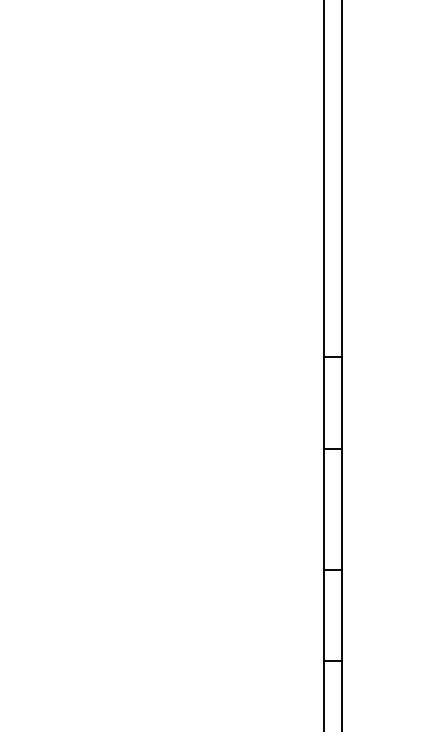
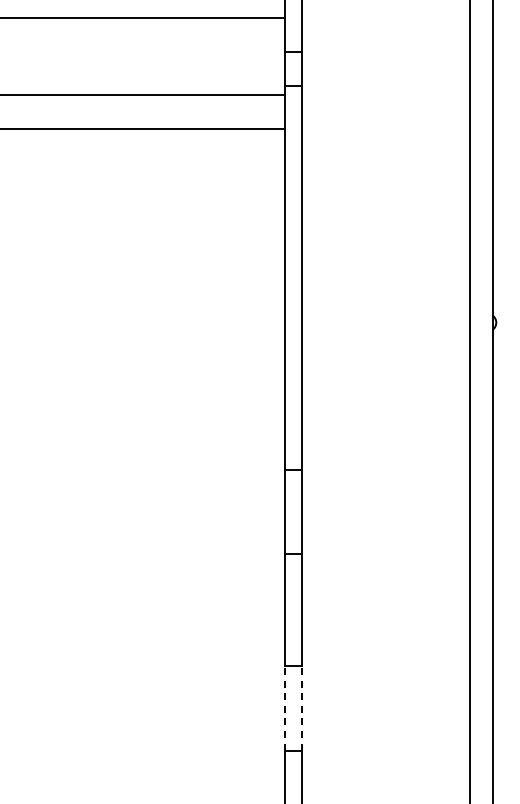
line: (324, 615) -> (285, 708), solid -> dashed
line: (341, 615) -> (301, 708), solid -> dashed

